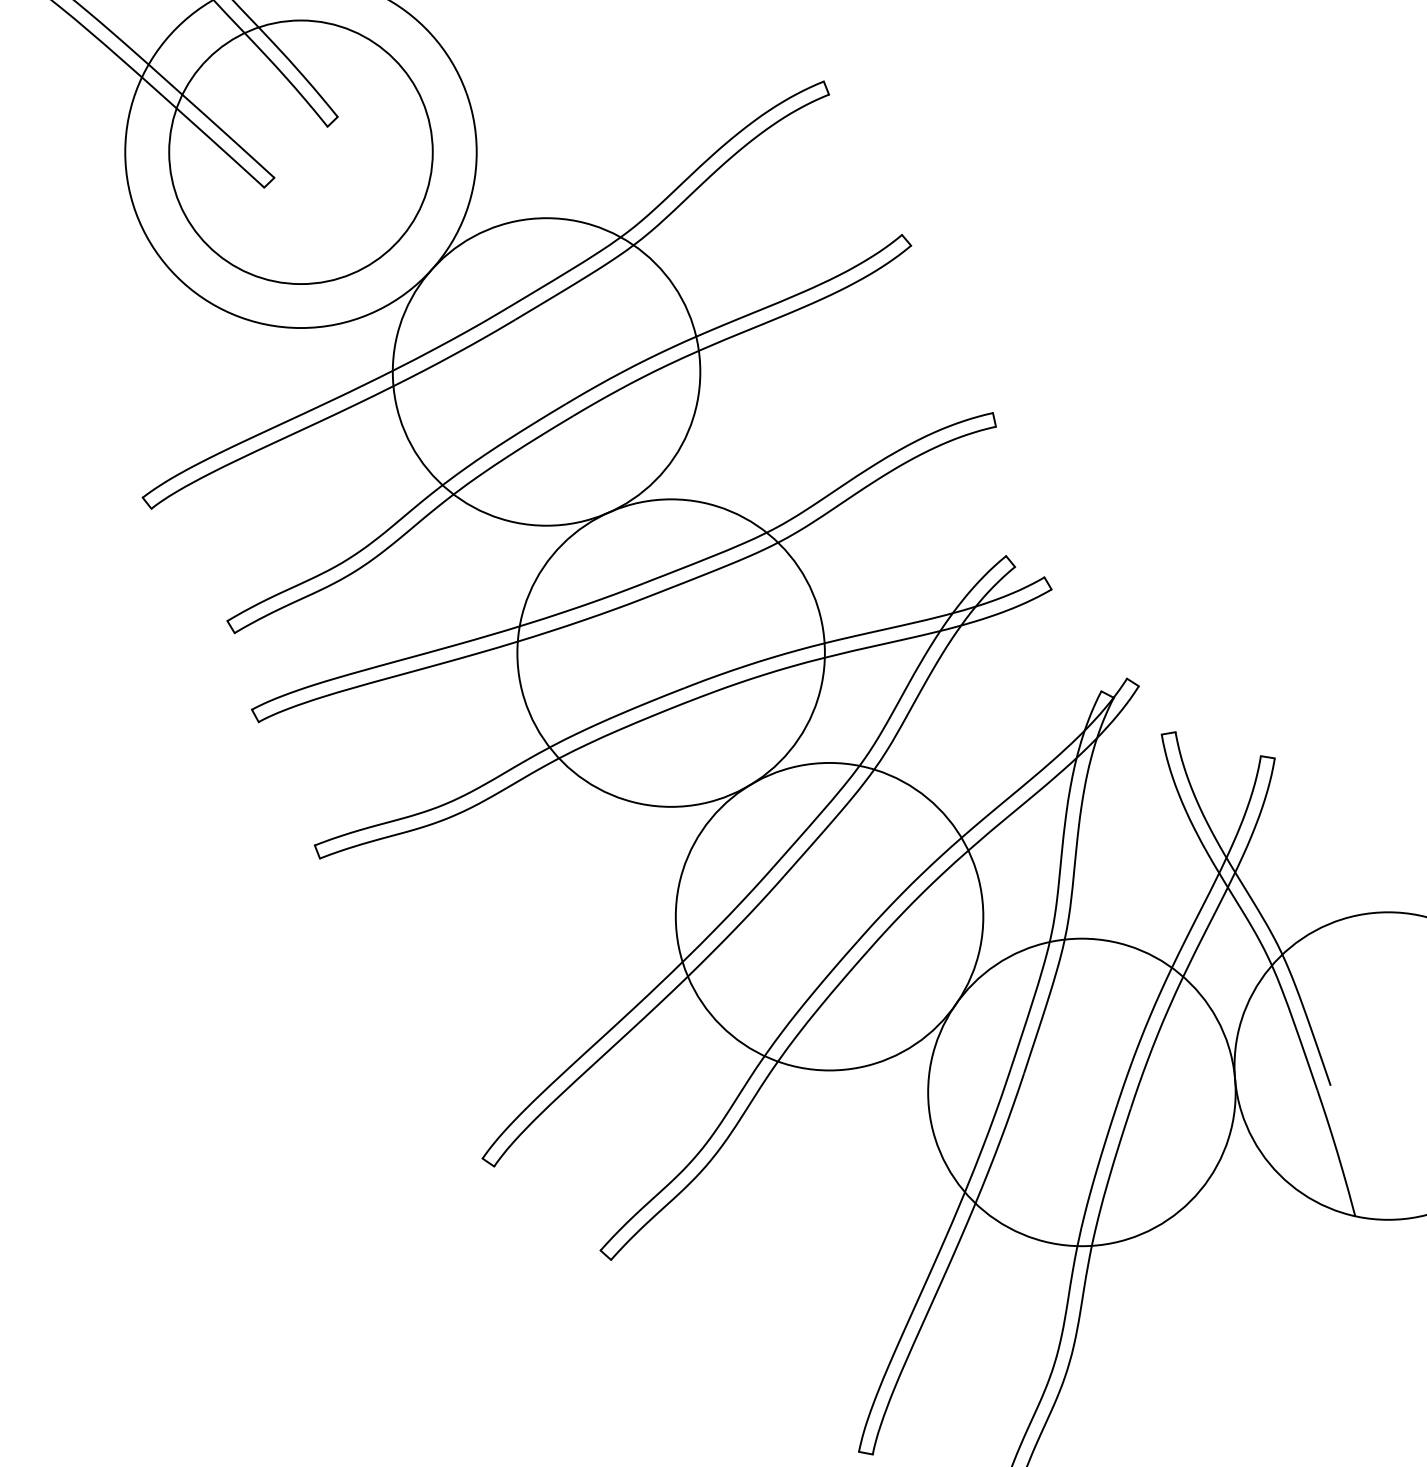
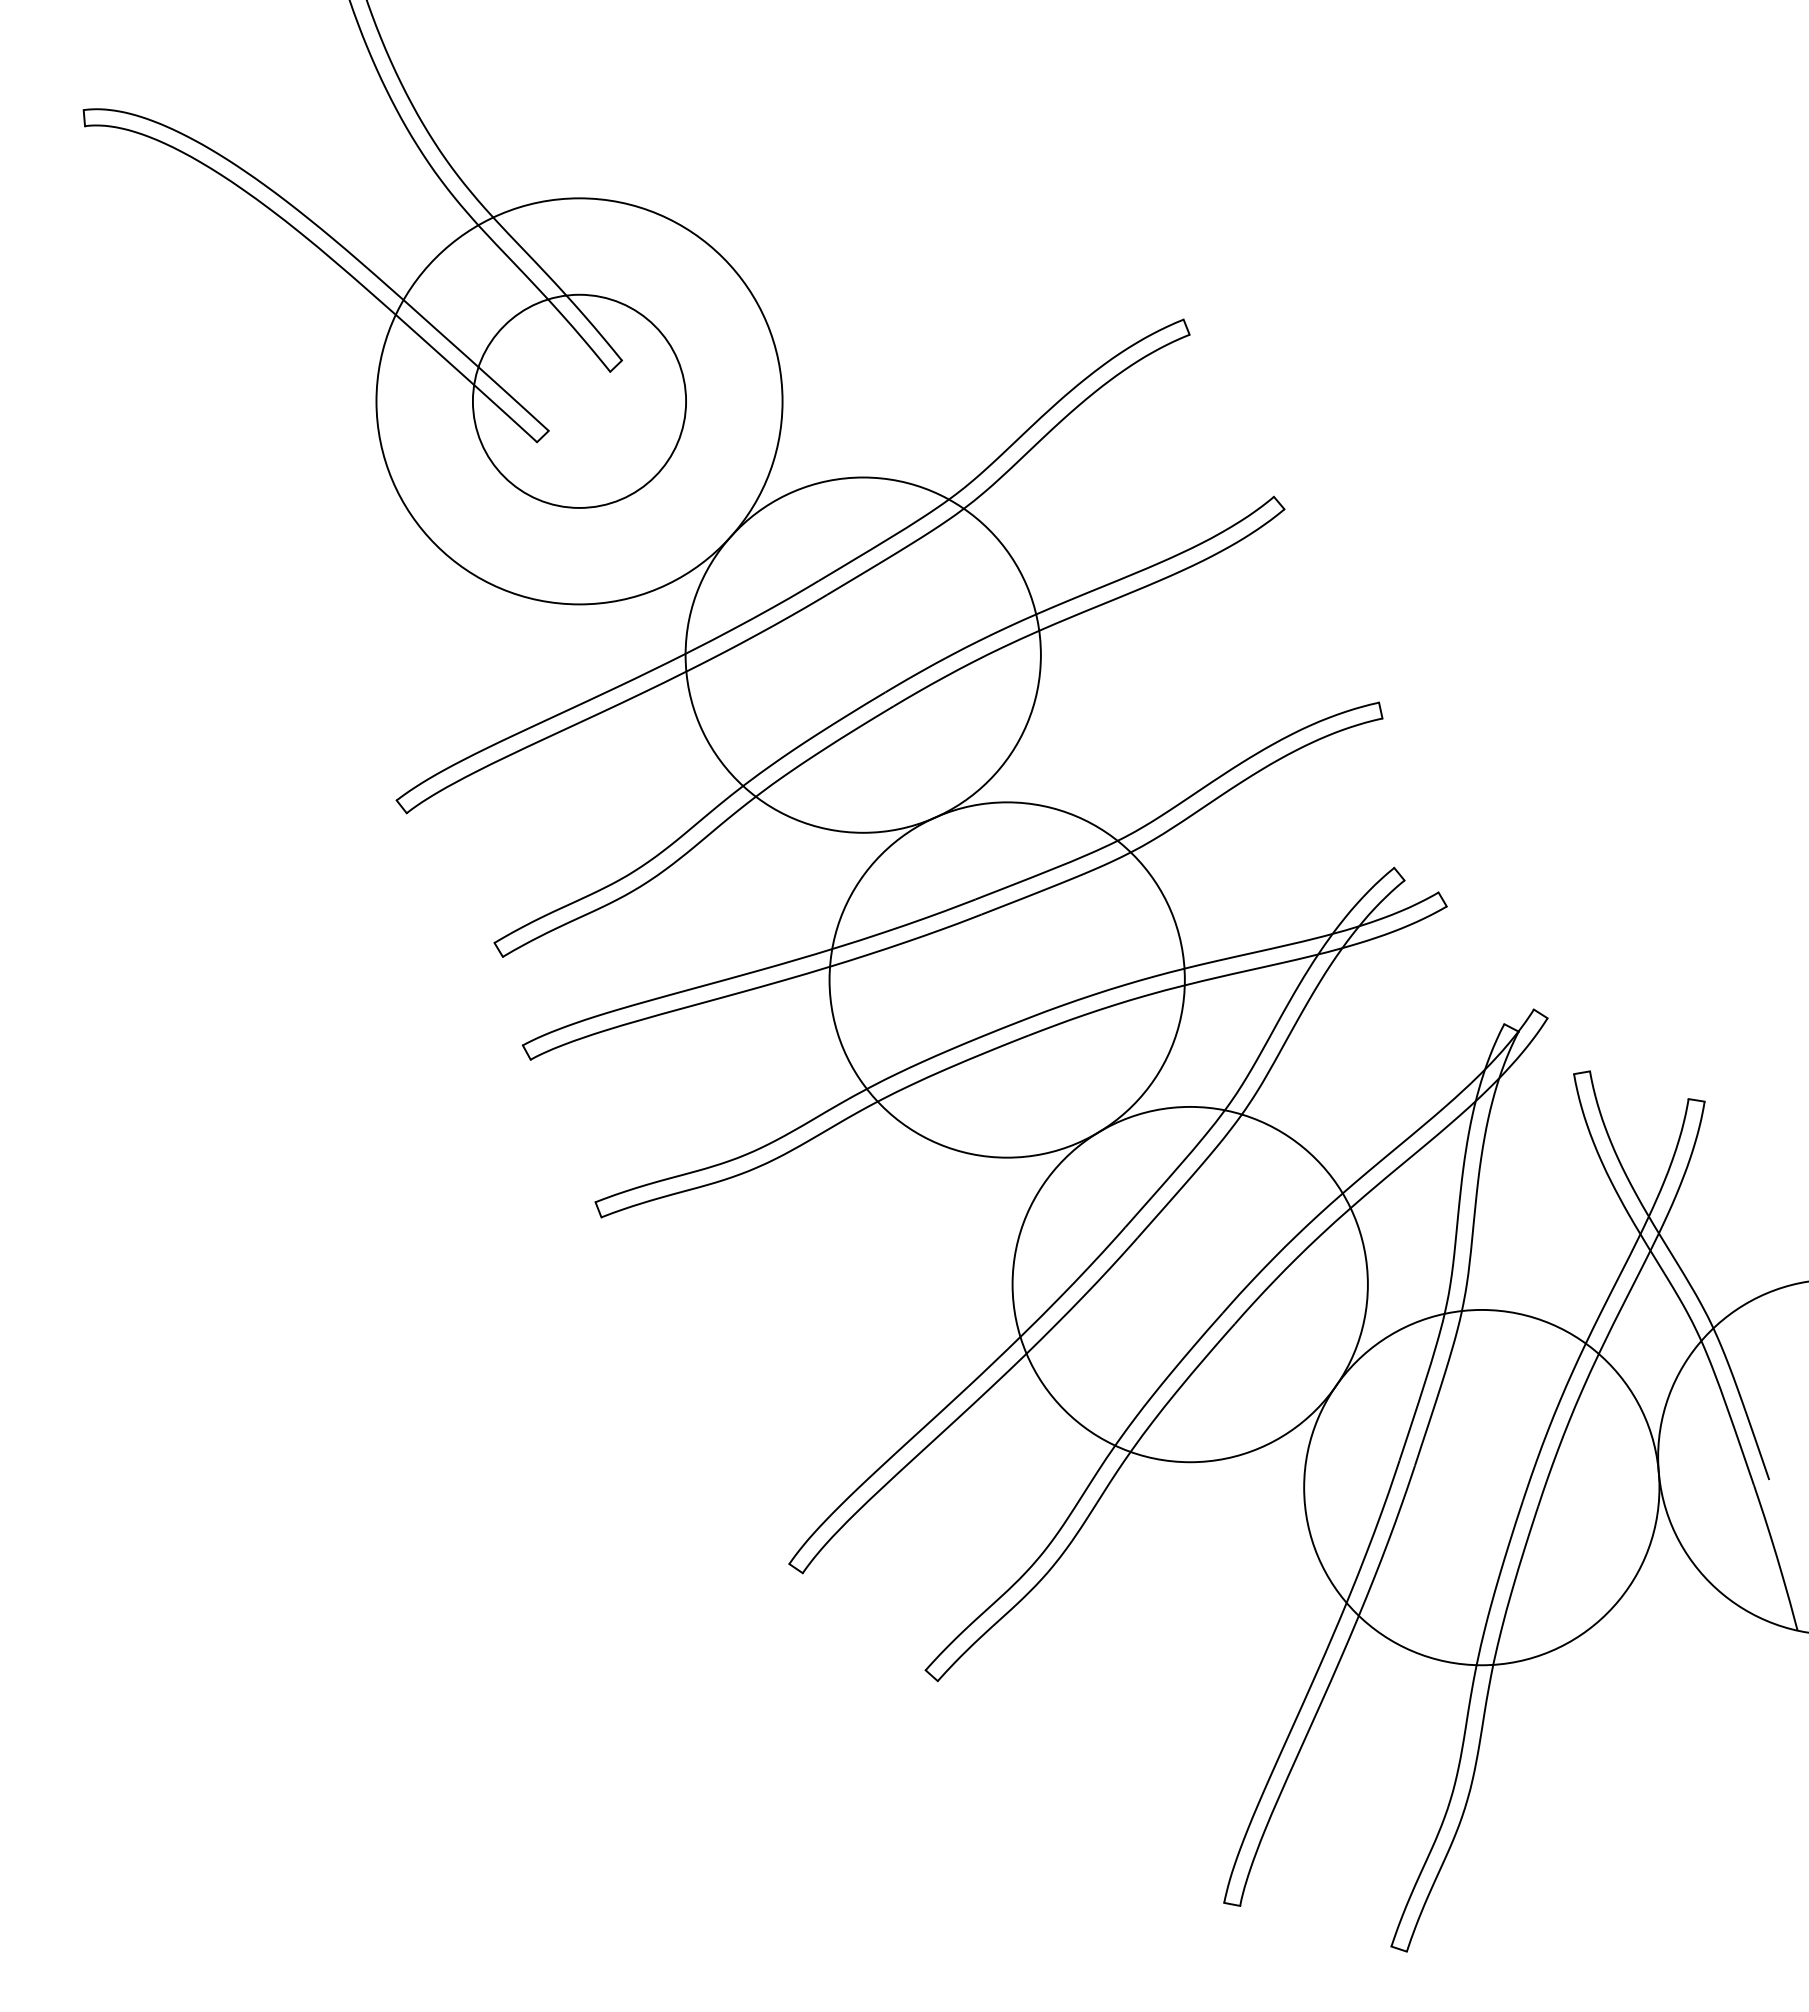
circle: (300, 152) -> (579, 401), size x0.7

